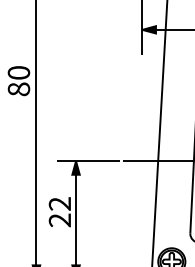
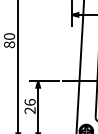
text: (58, 204) -> (29, 102), 22 -> 26

